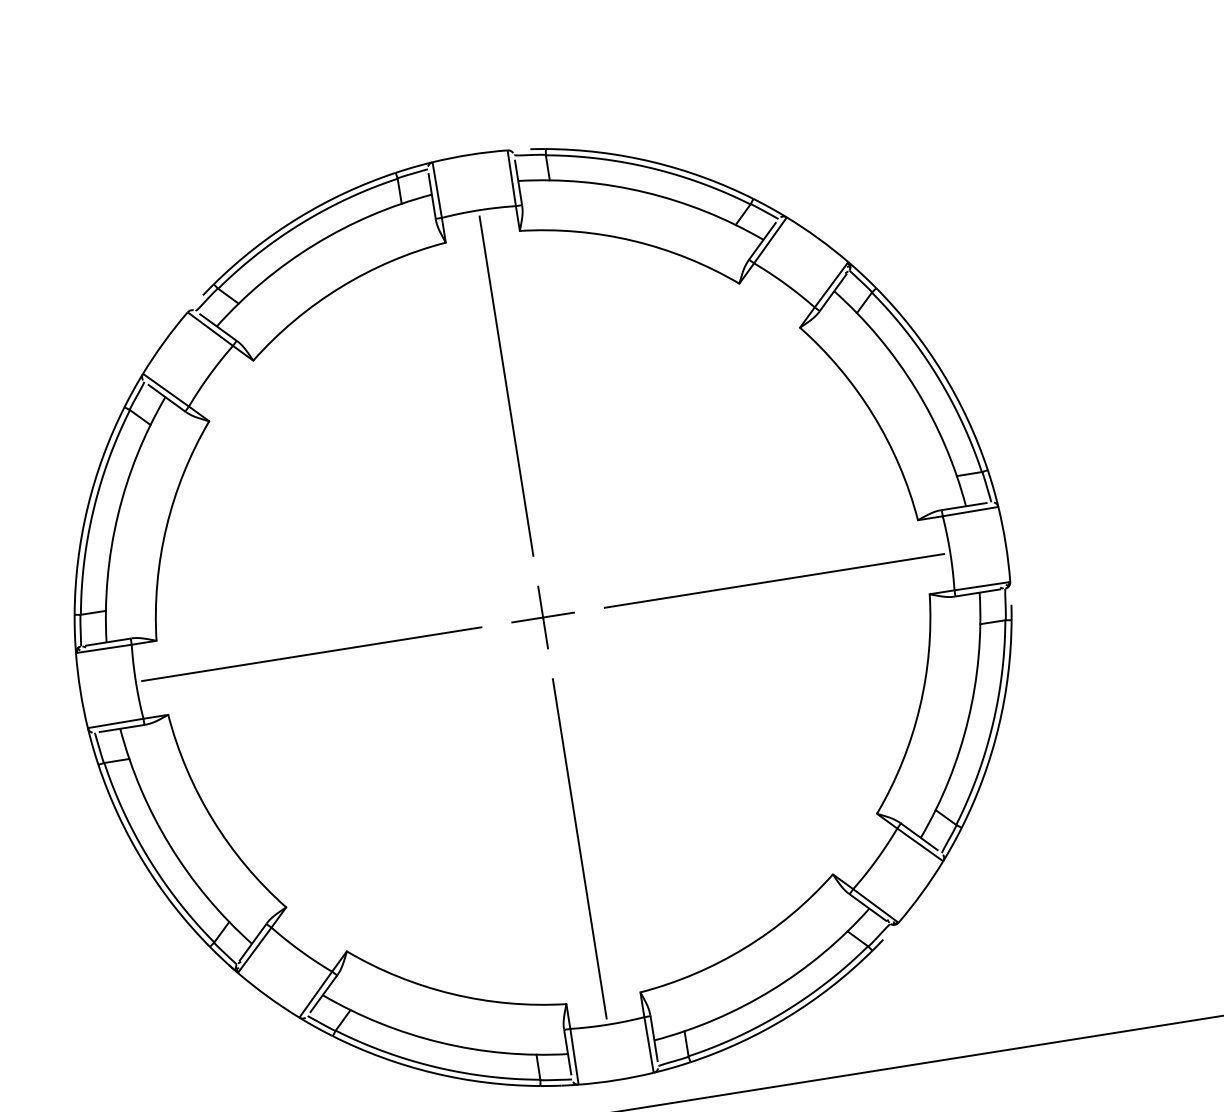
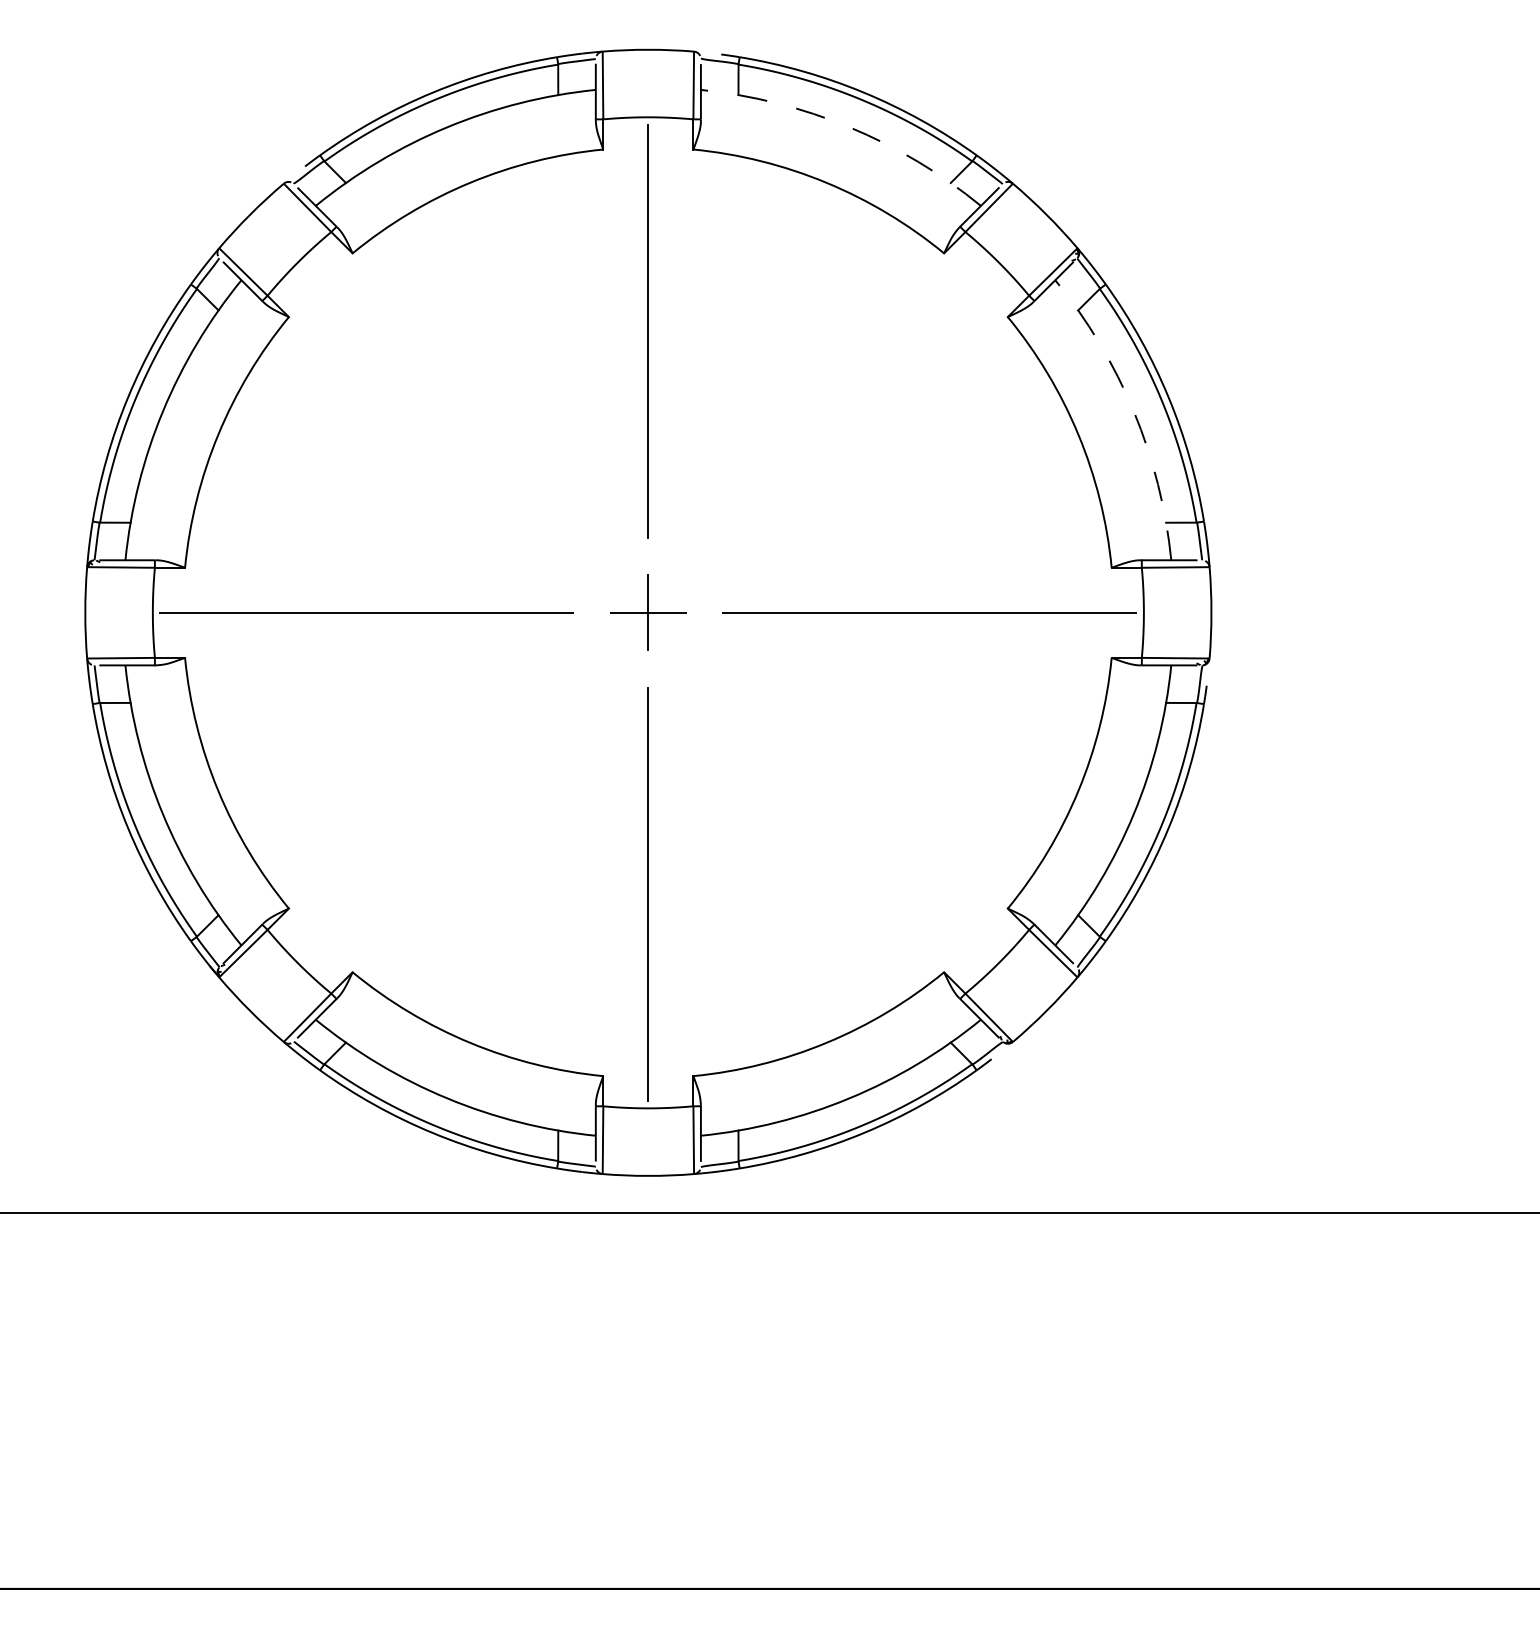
arc: (645, 192) -> (849, 127), solid -> dashed
arc: (915, 388) -> (1133, 411), solid -> dashed

